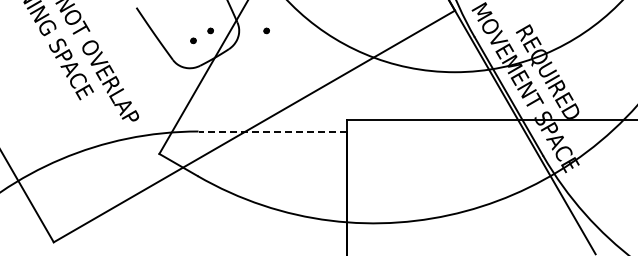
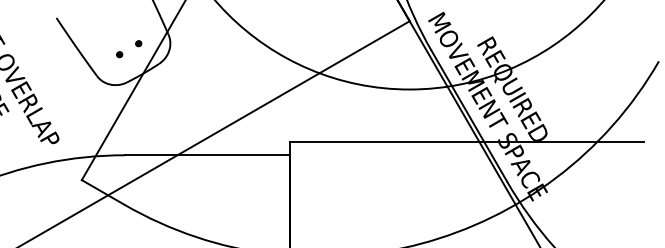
part: (266, 30) -> (200, 43), removed
line: (272, 131) -> (207, 155), dashed -> solid

